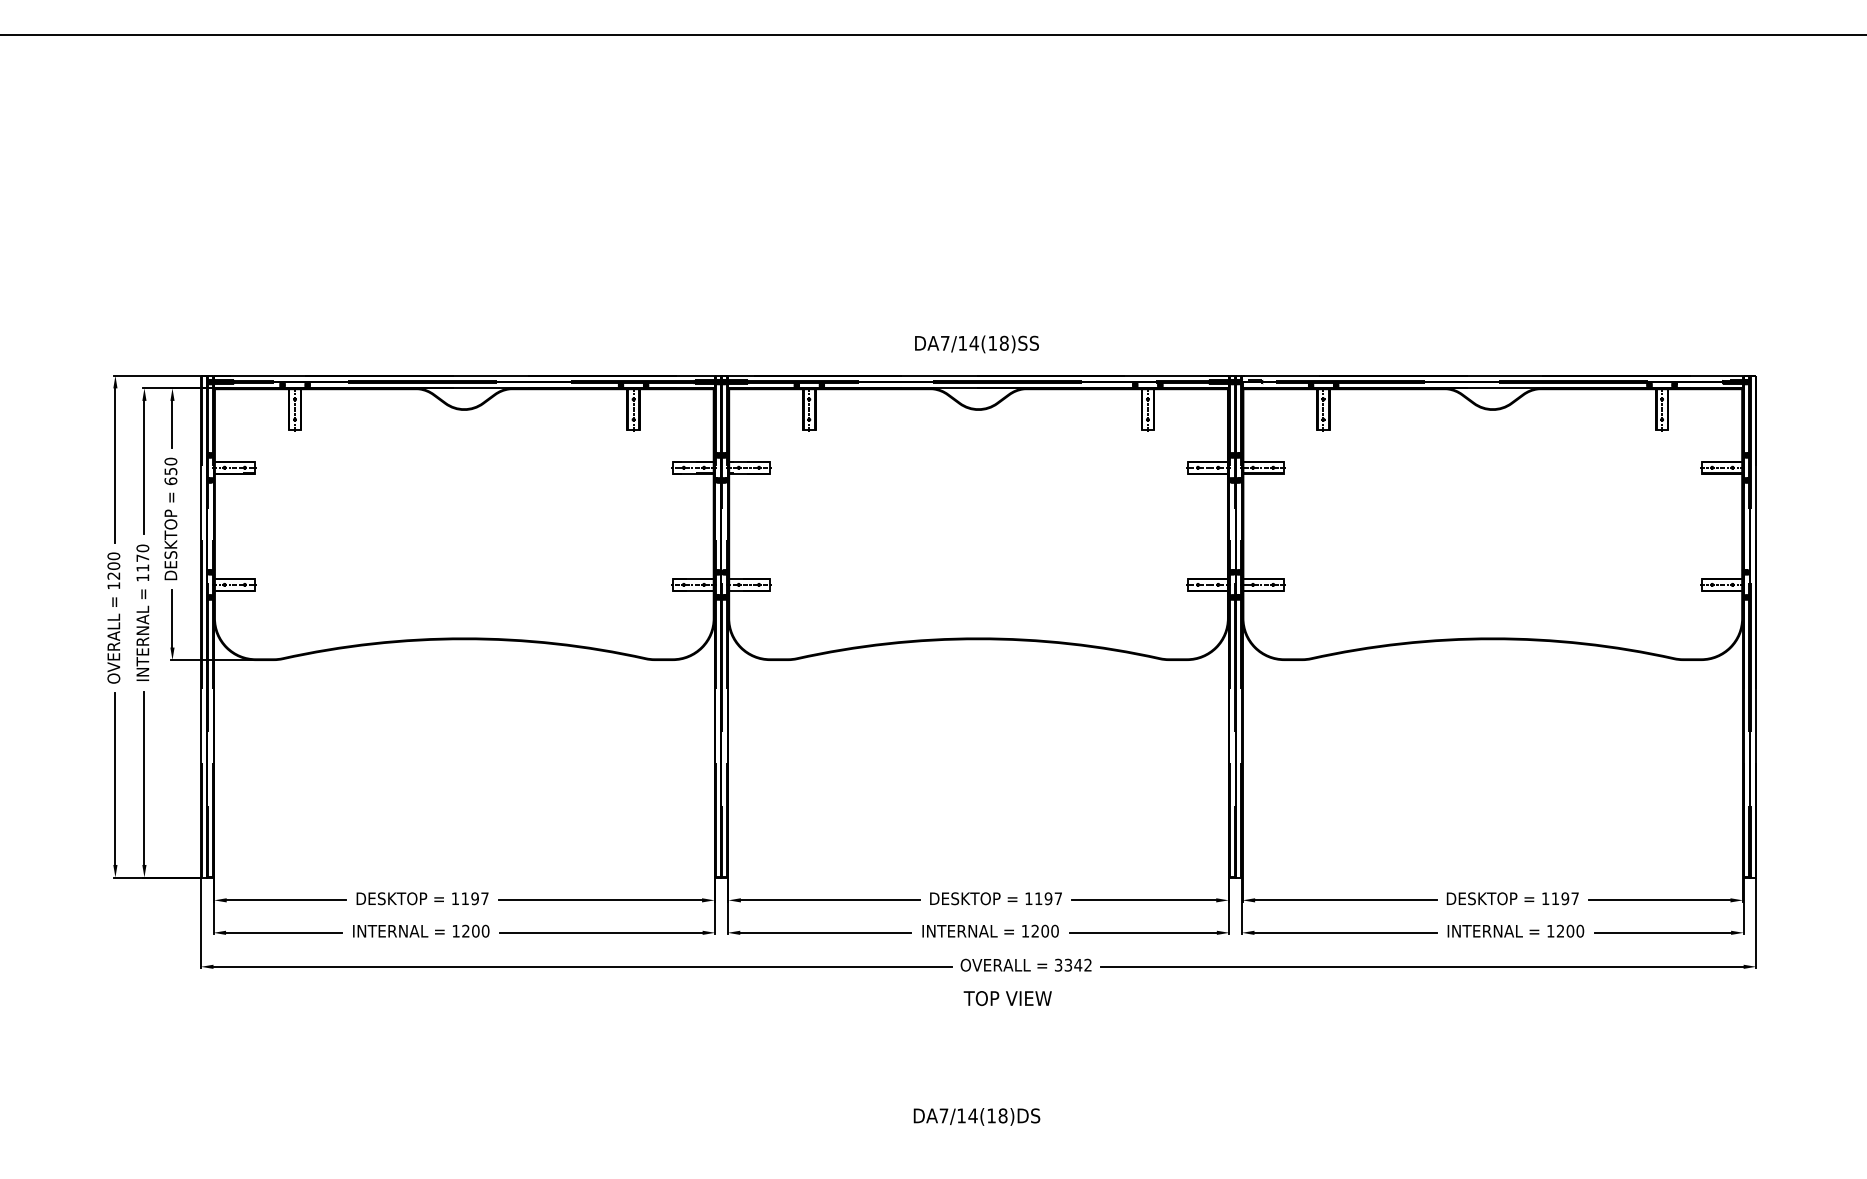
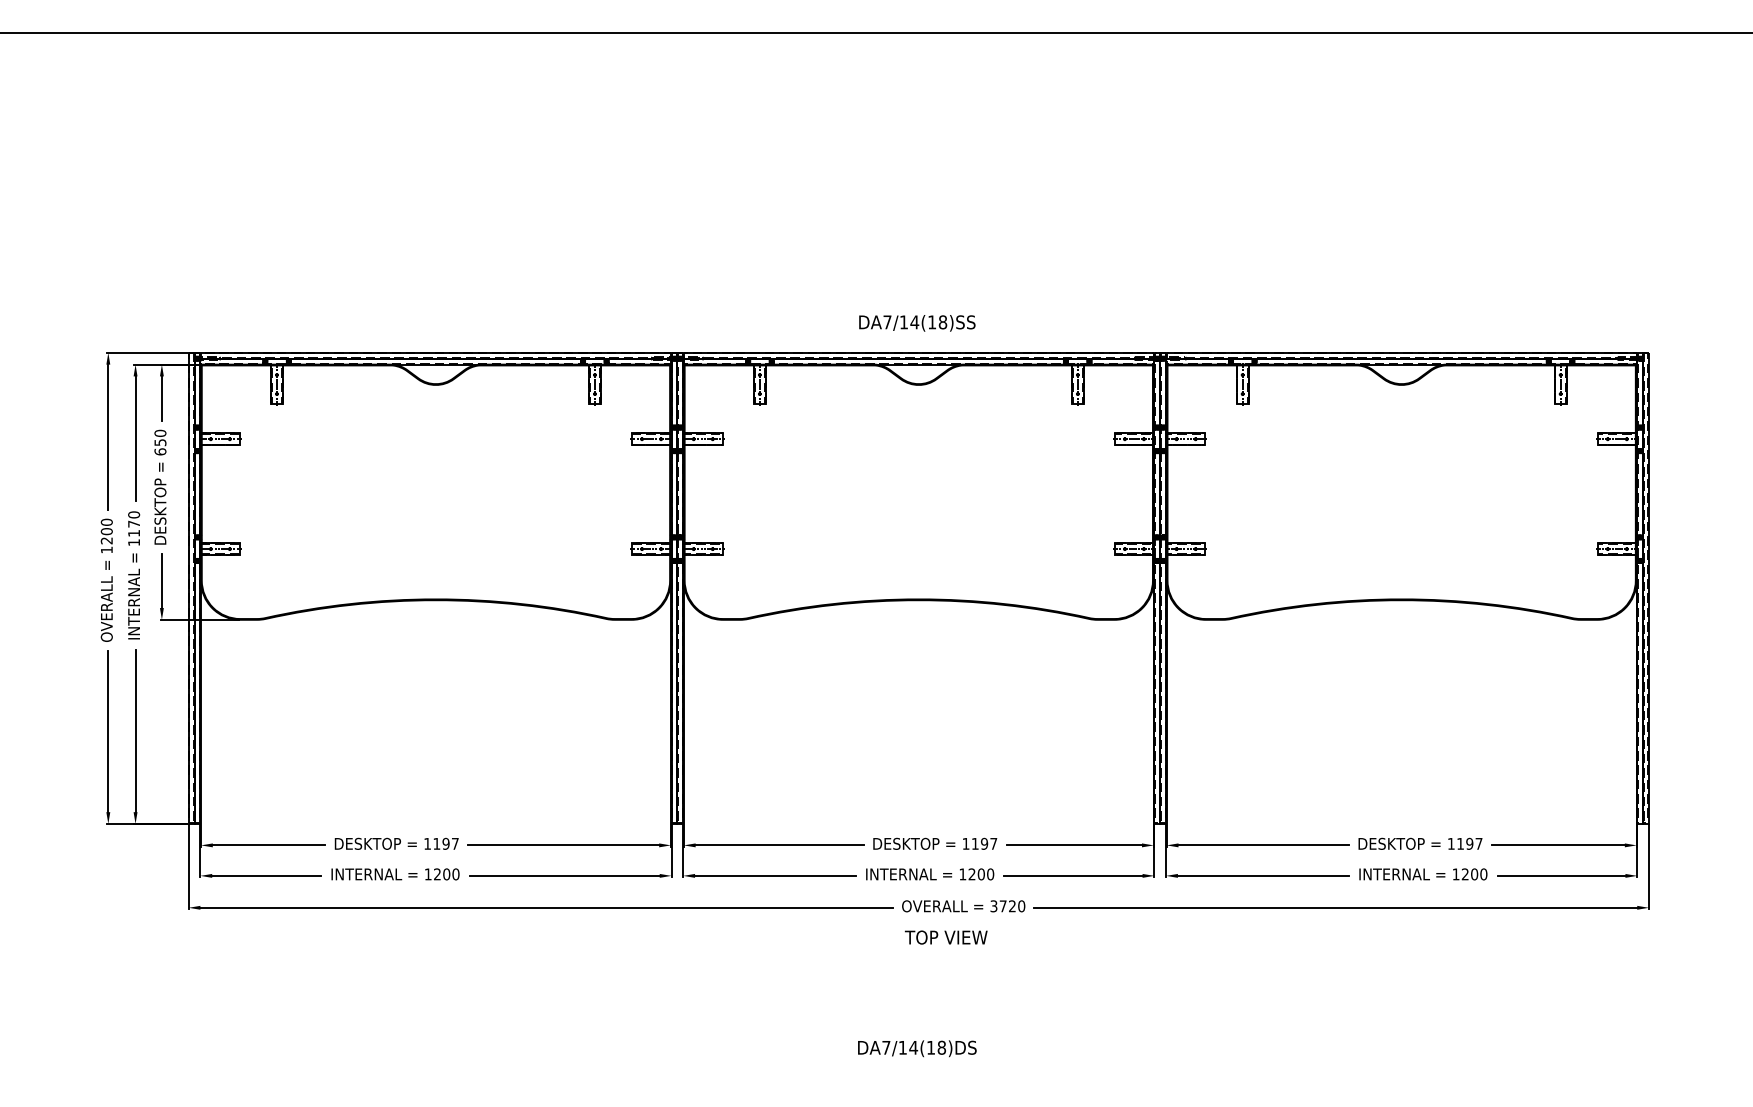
text: (1077, 964) -> (1011, 905), 3342 -> 3720

